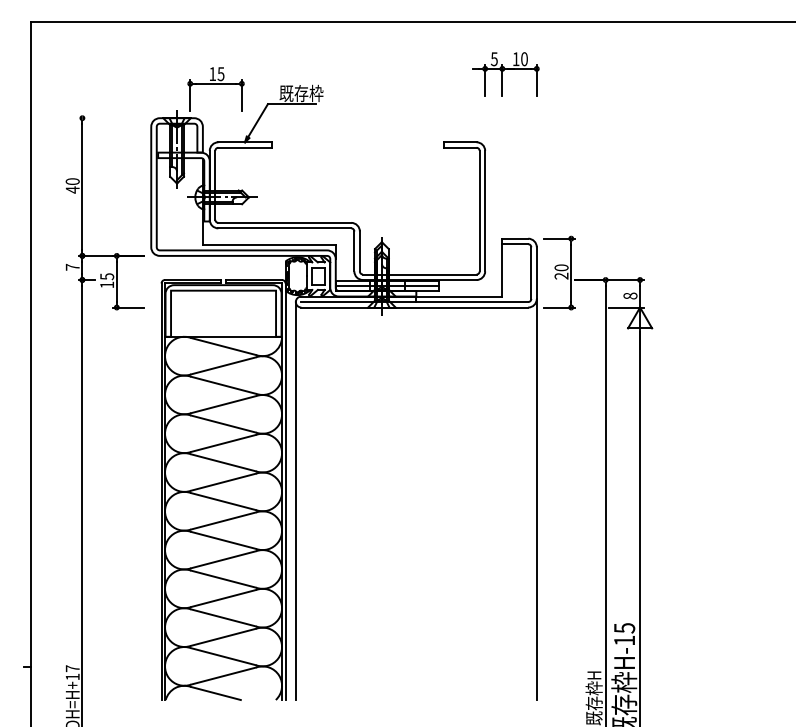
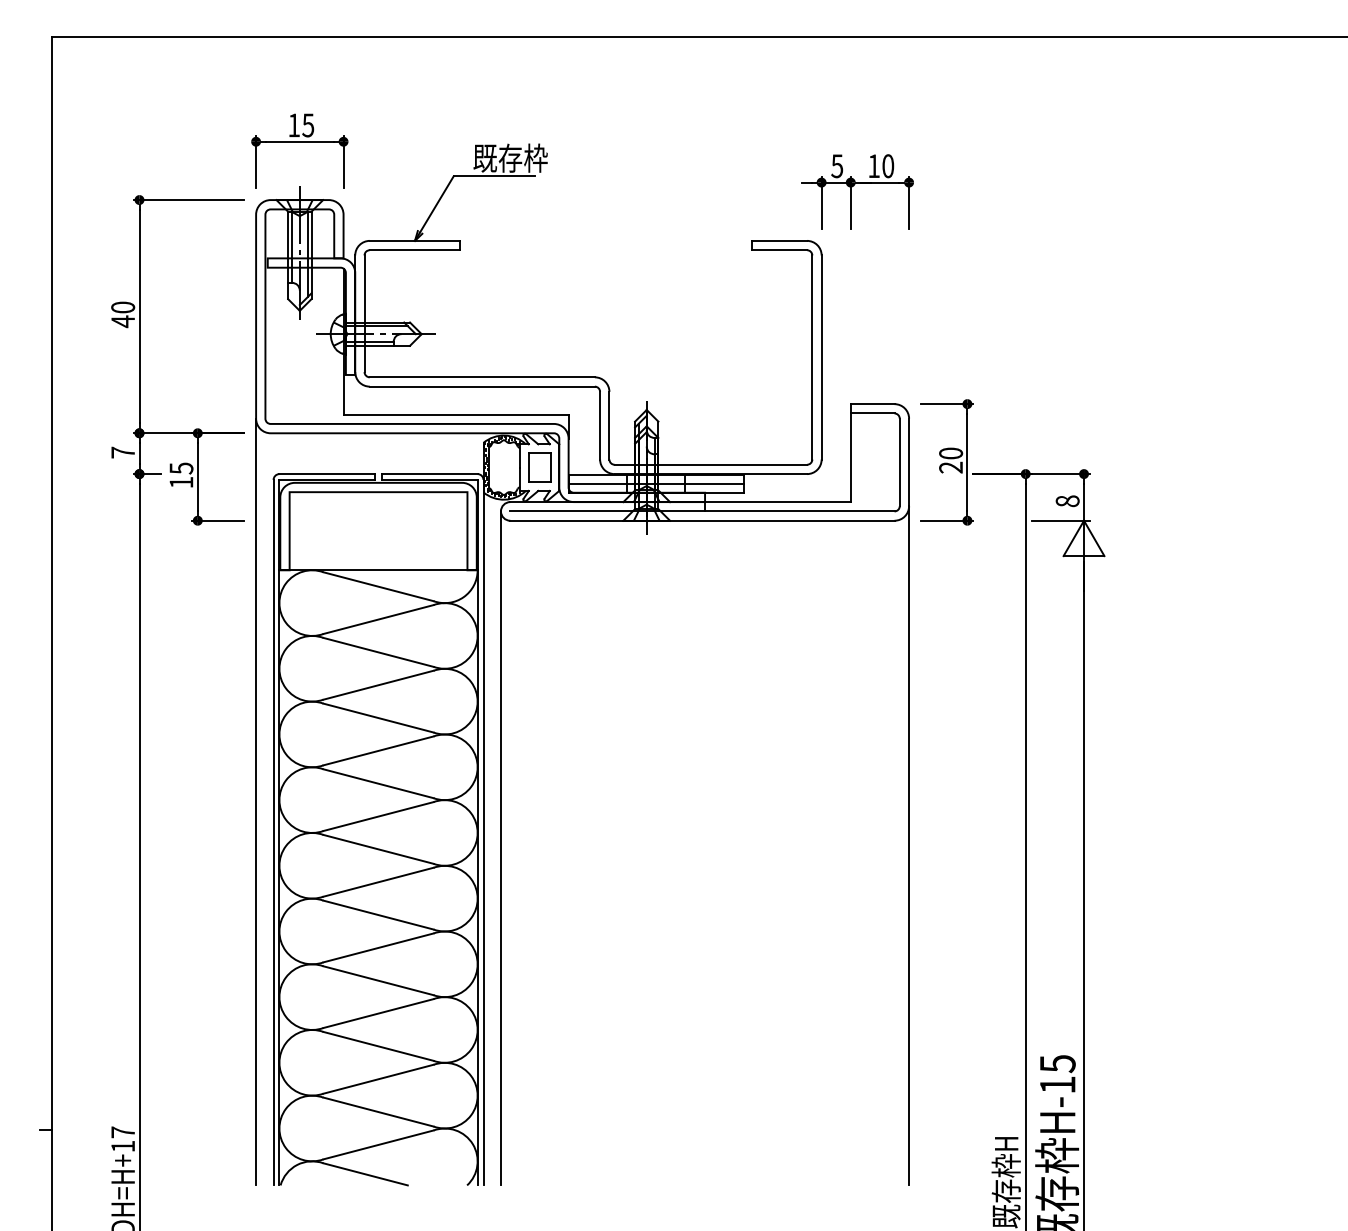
part: (505, 74) -> (856, 192), moved
part: (215, 89) -> (298, 151), moved
line: (111, 118) -> (188, 200), added
line: (151, 473) -> (256, 801), added

